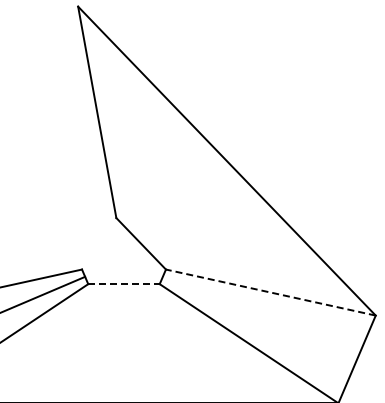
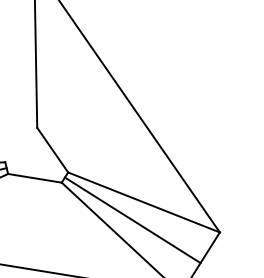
line: (123, 284) -> (34, 178), dashed -> solid
line: (270, 292) -> (143, 202), dashed -> solid
line: (259, 317) -> (132, 219), added

